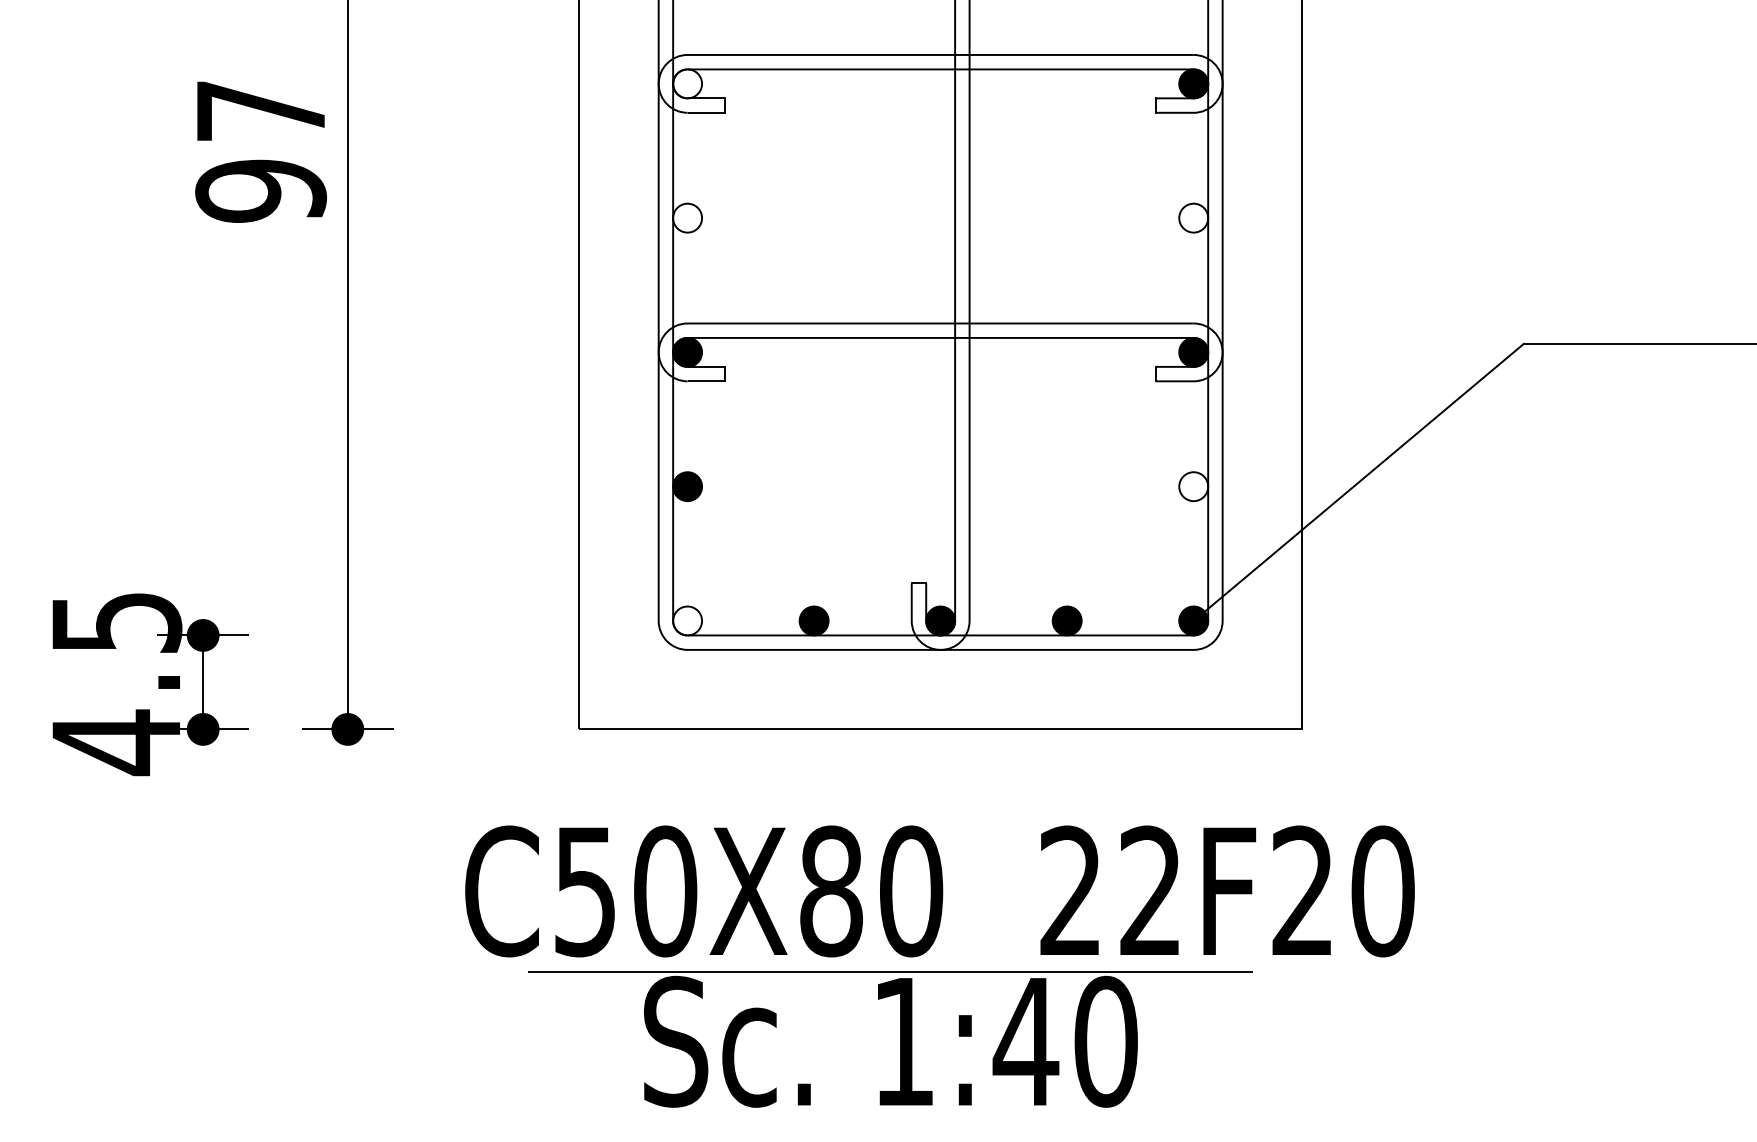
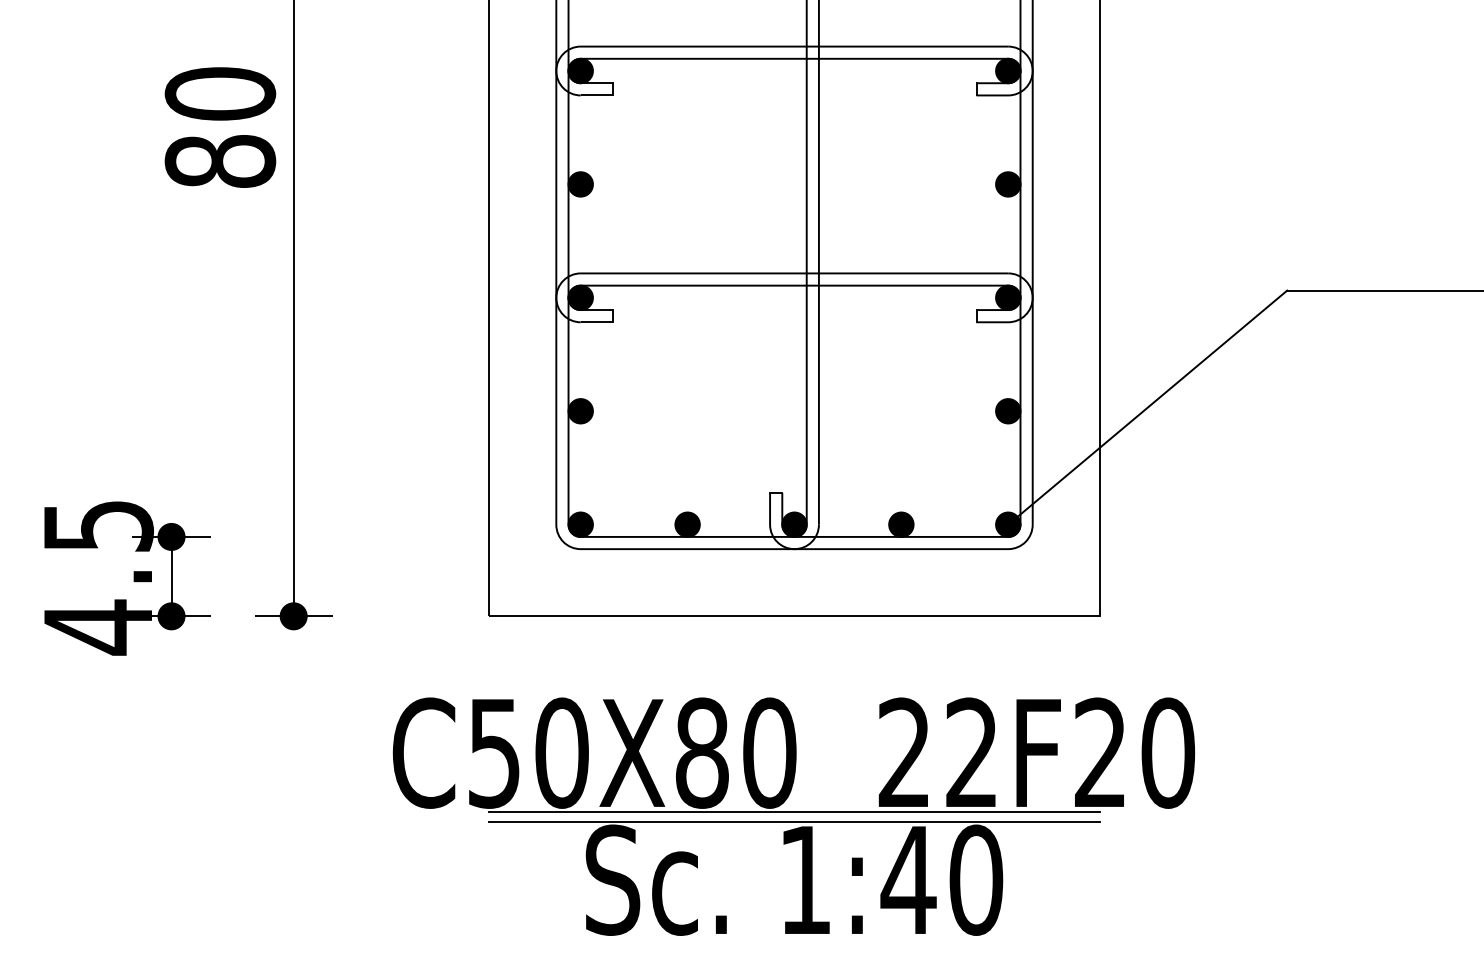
fill: (687, 83) -> (580, 70), added
text: (261, 150) -> (220, 127), 97 -> 80
fill: (687, 218) -> (580, 184), added
fill: (1193, 218) -> (1008, 184), added
fill: (1193, 486) -> (1008, 411), added
fill: (687, 620) -> (580, 524), added
line: (940, 960) -> (794, 811), added
part: (900, 1039) -> (802, 878), moved

